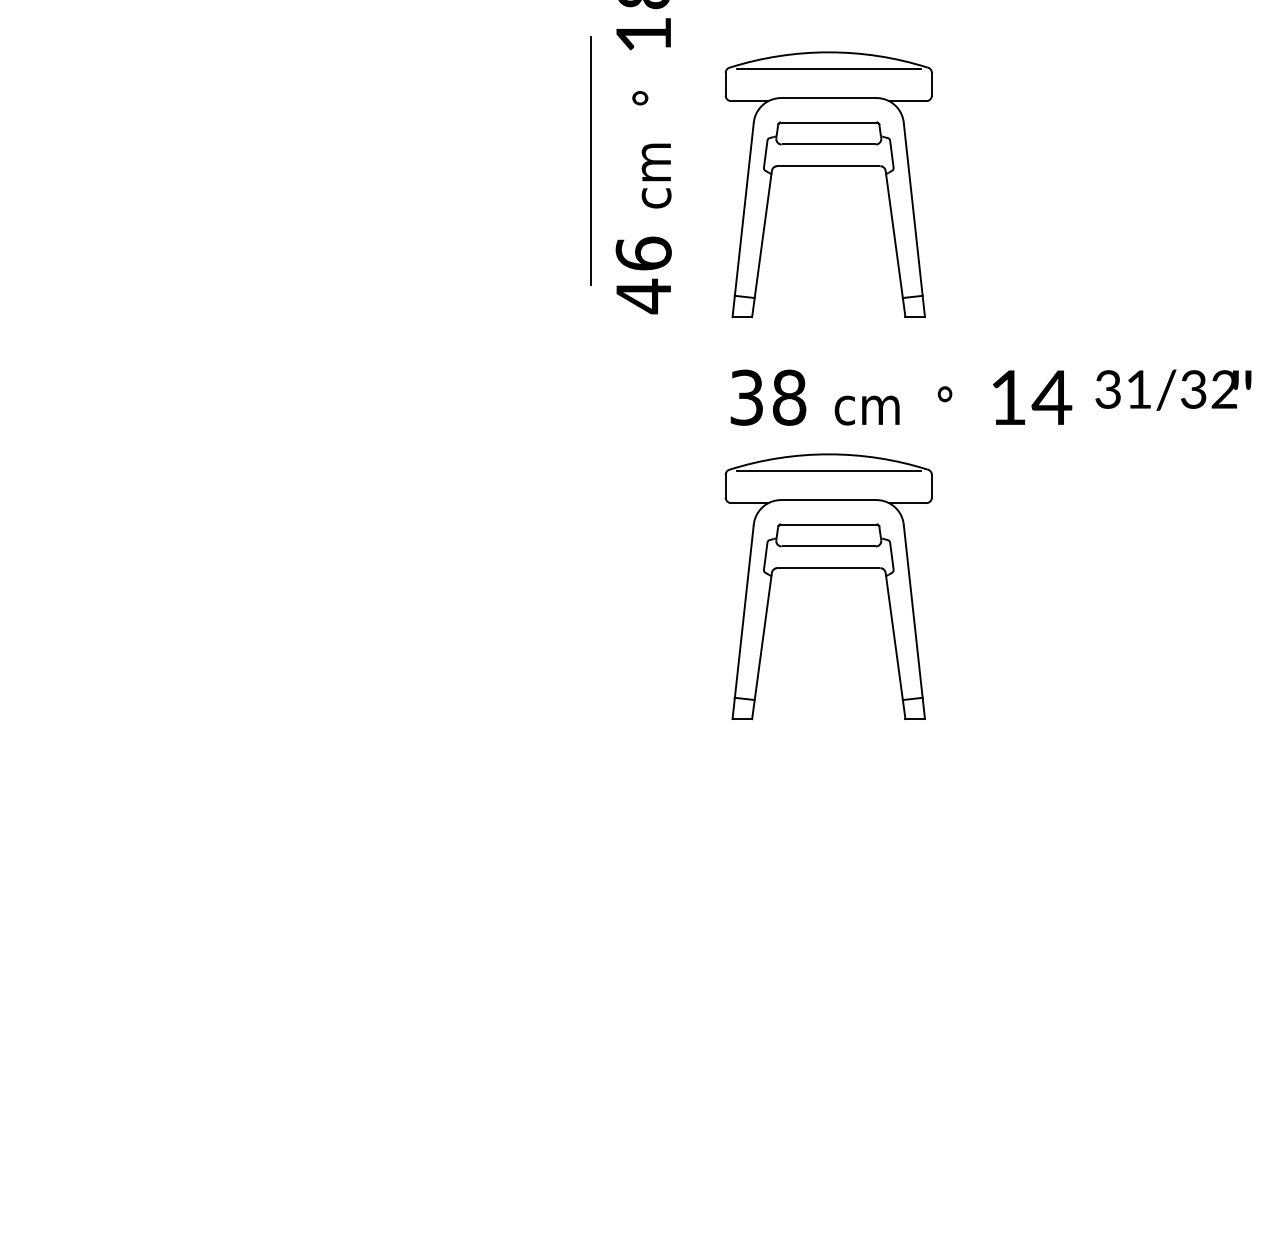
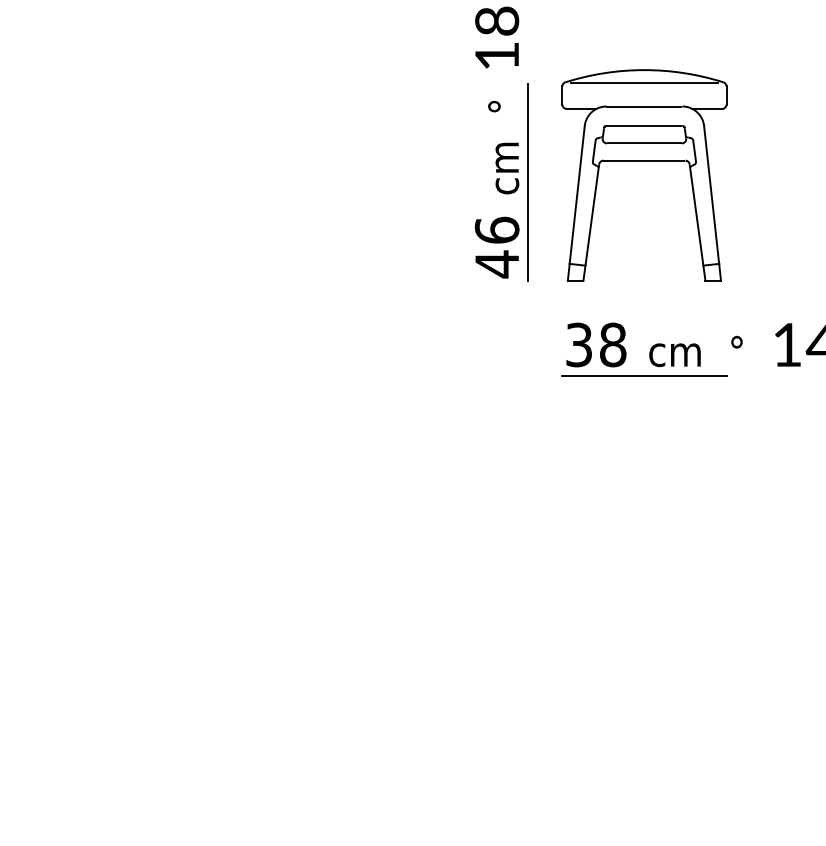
line: (590, 160) -> (528, 182), moved
line: (828, 436) -> (644, 375), added
part: (828, 568) -> (644, 480), removed

